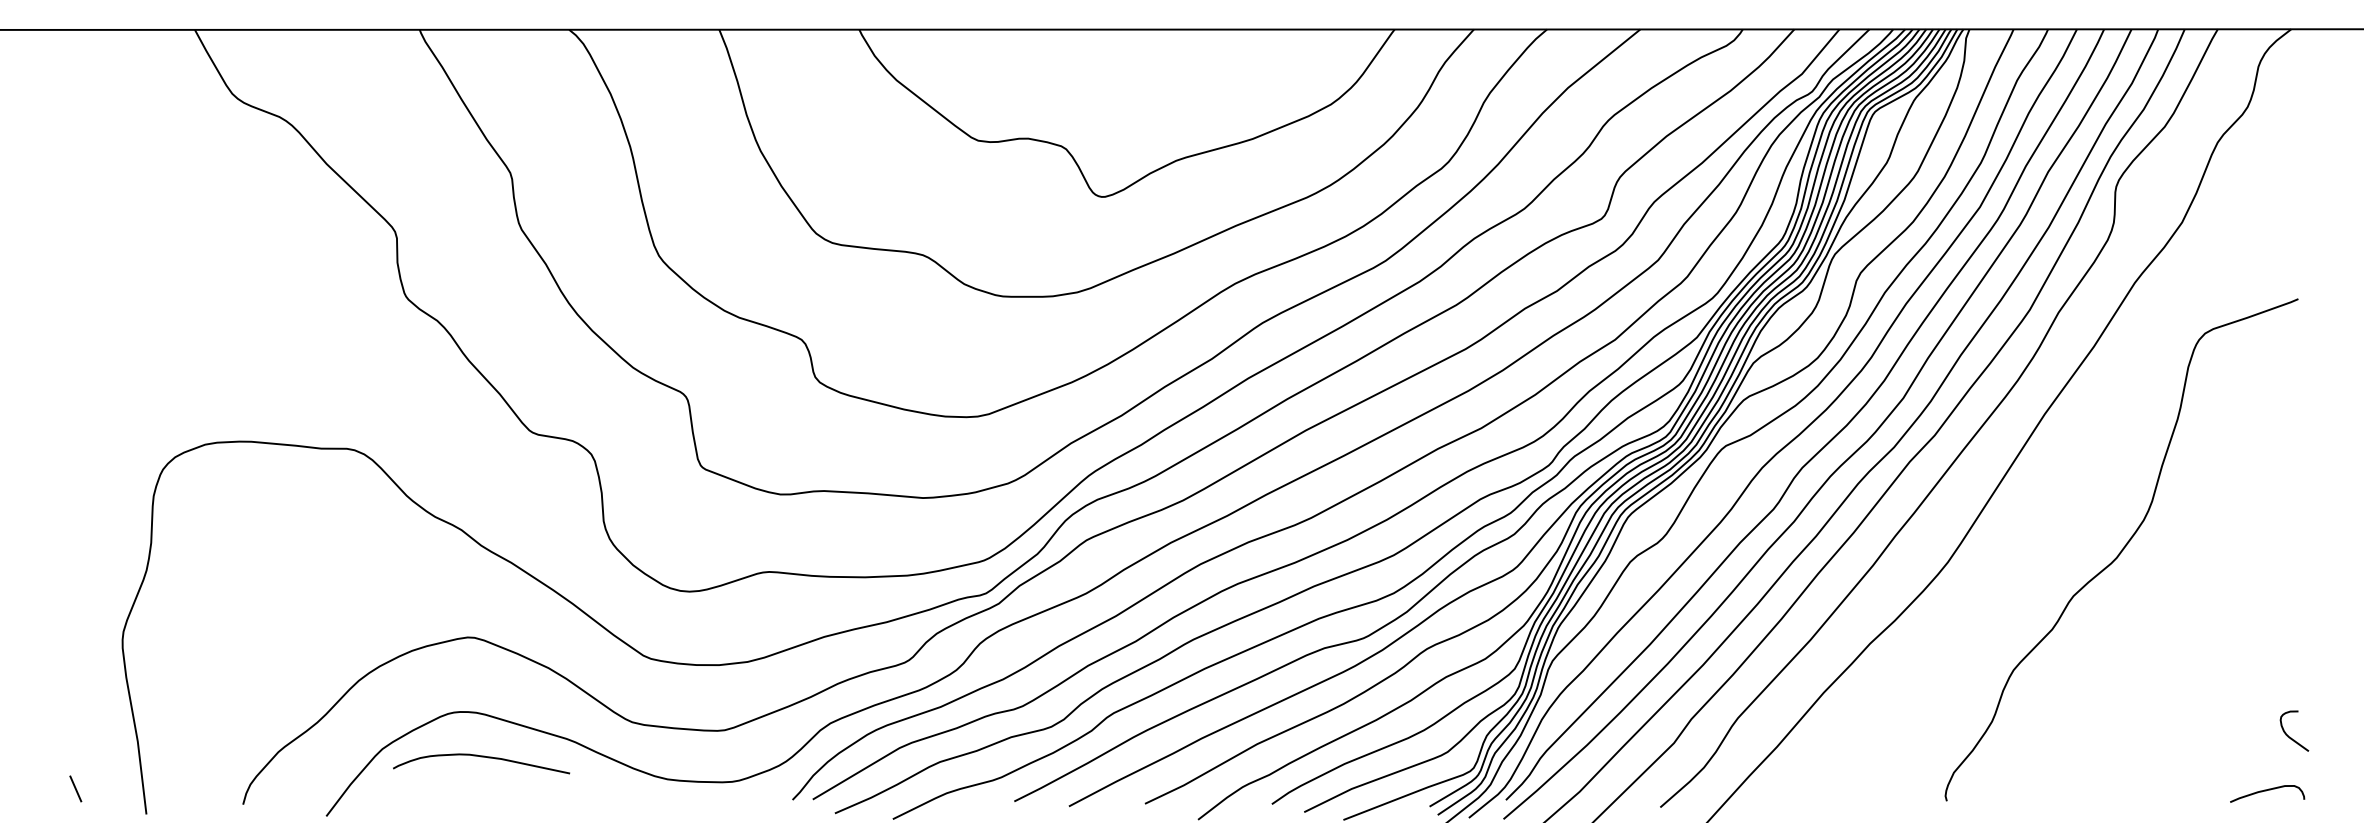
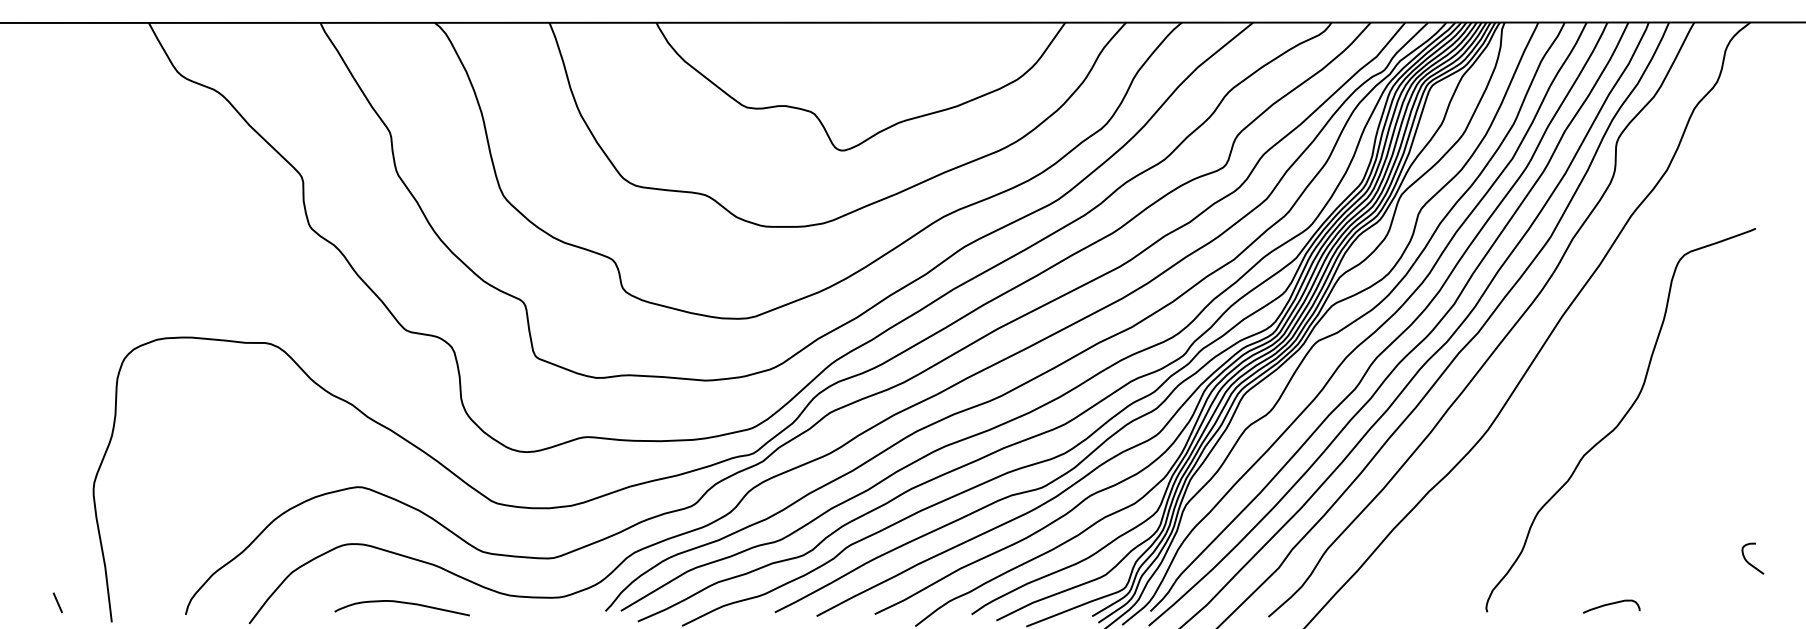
curve: (481, 757) -> (402, 603), moved
curve: (2266, 791) -> (1610, 604), moved

